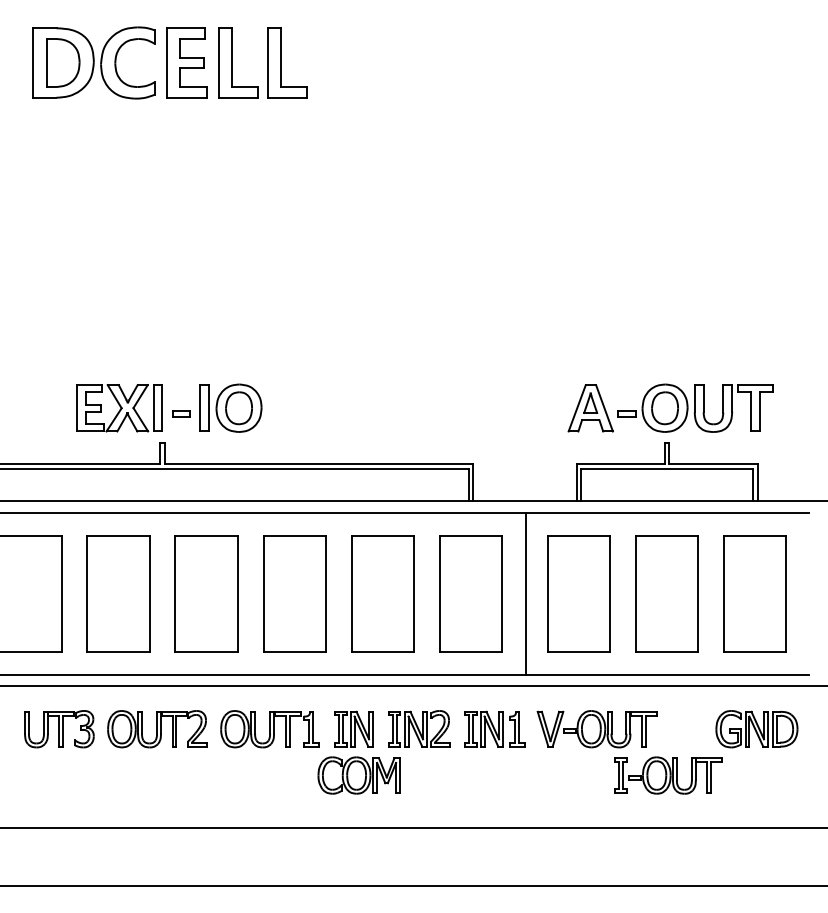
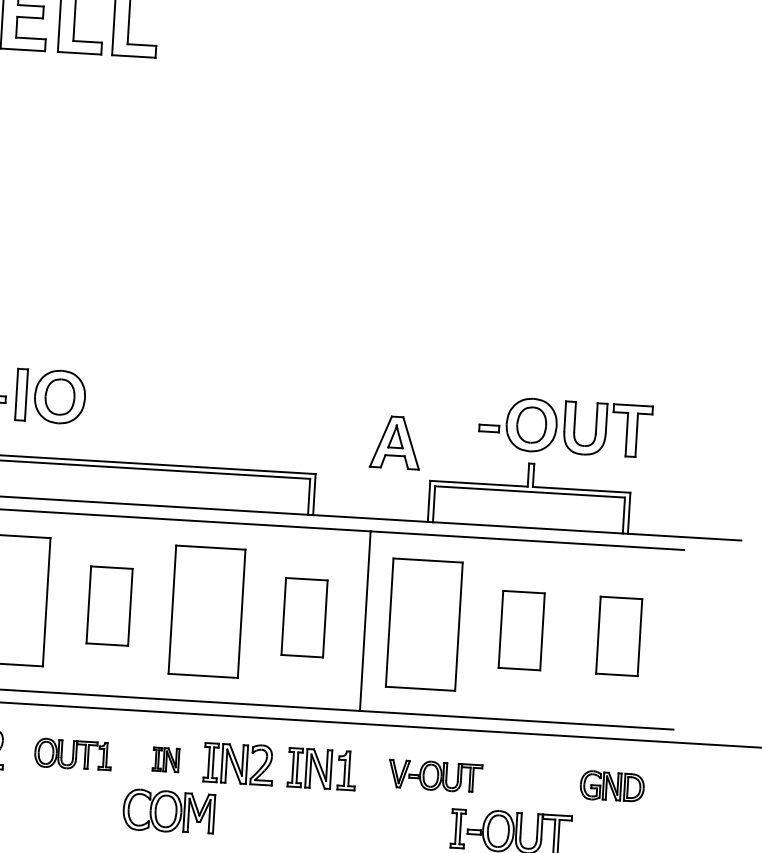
part: (590, 408) -> (395, 442), moved
part: (294, 593) -> (109, 605), size x0.6
part: (470, 593) -> (304, 617), size x0.6
part: (666, 593) -> (521, 630), size x0.6
part: (754, 593) -> (618, 636), size x0.6
part: (353, 728) -> (165, 759), size x0.6
part: (269, 729) -> (72, 754), size x0.7
part: (596, 729) -> (434, 776), size x0.7
part: (756, 729) -> (611, 786), size x0.7

